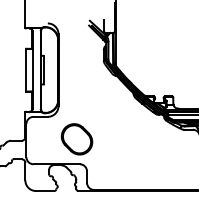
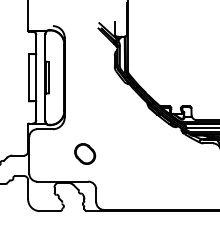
part: (76, 138) -> (84, 153), size x0.6

